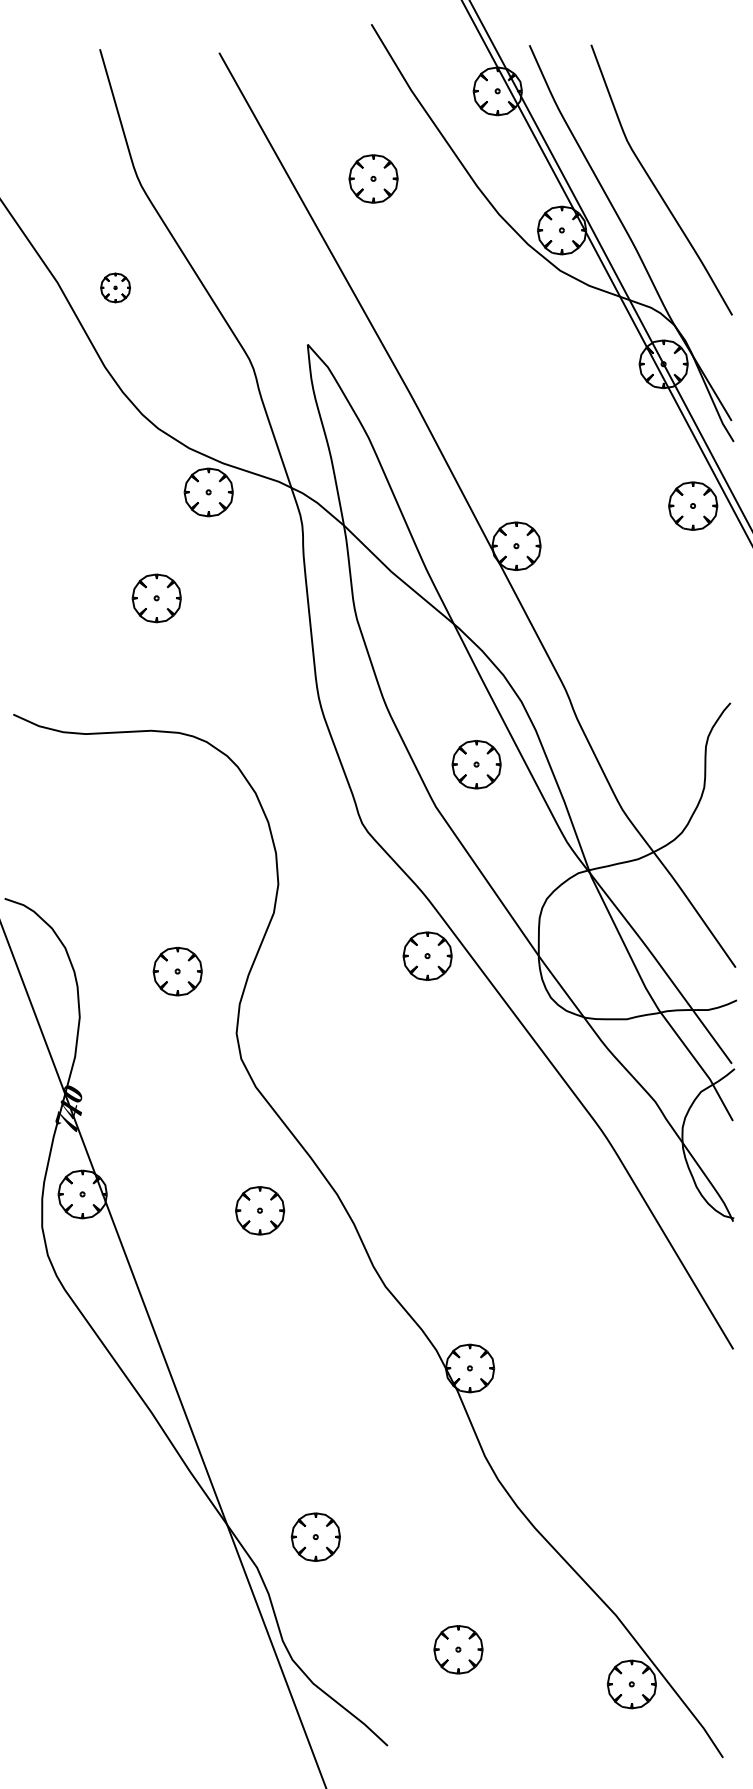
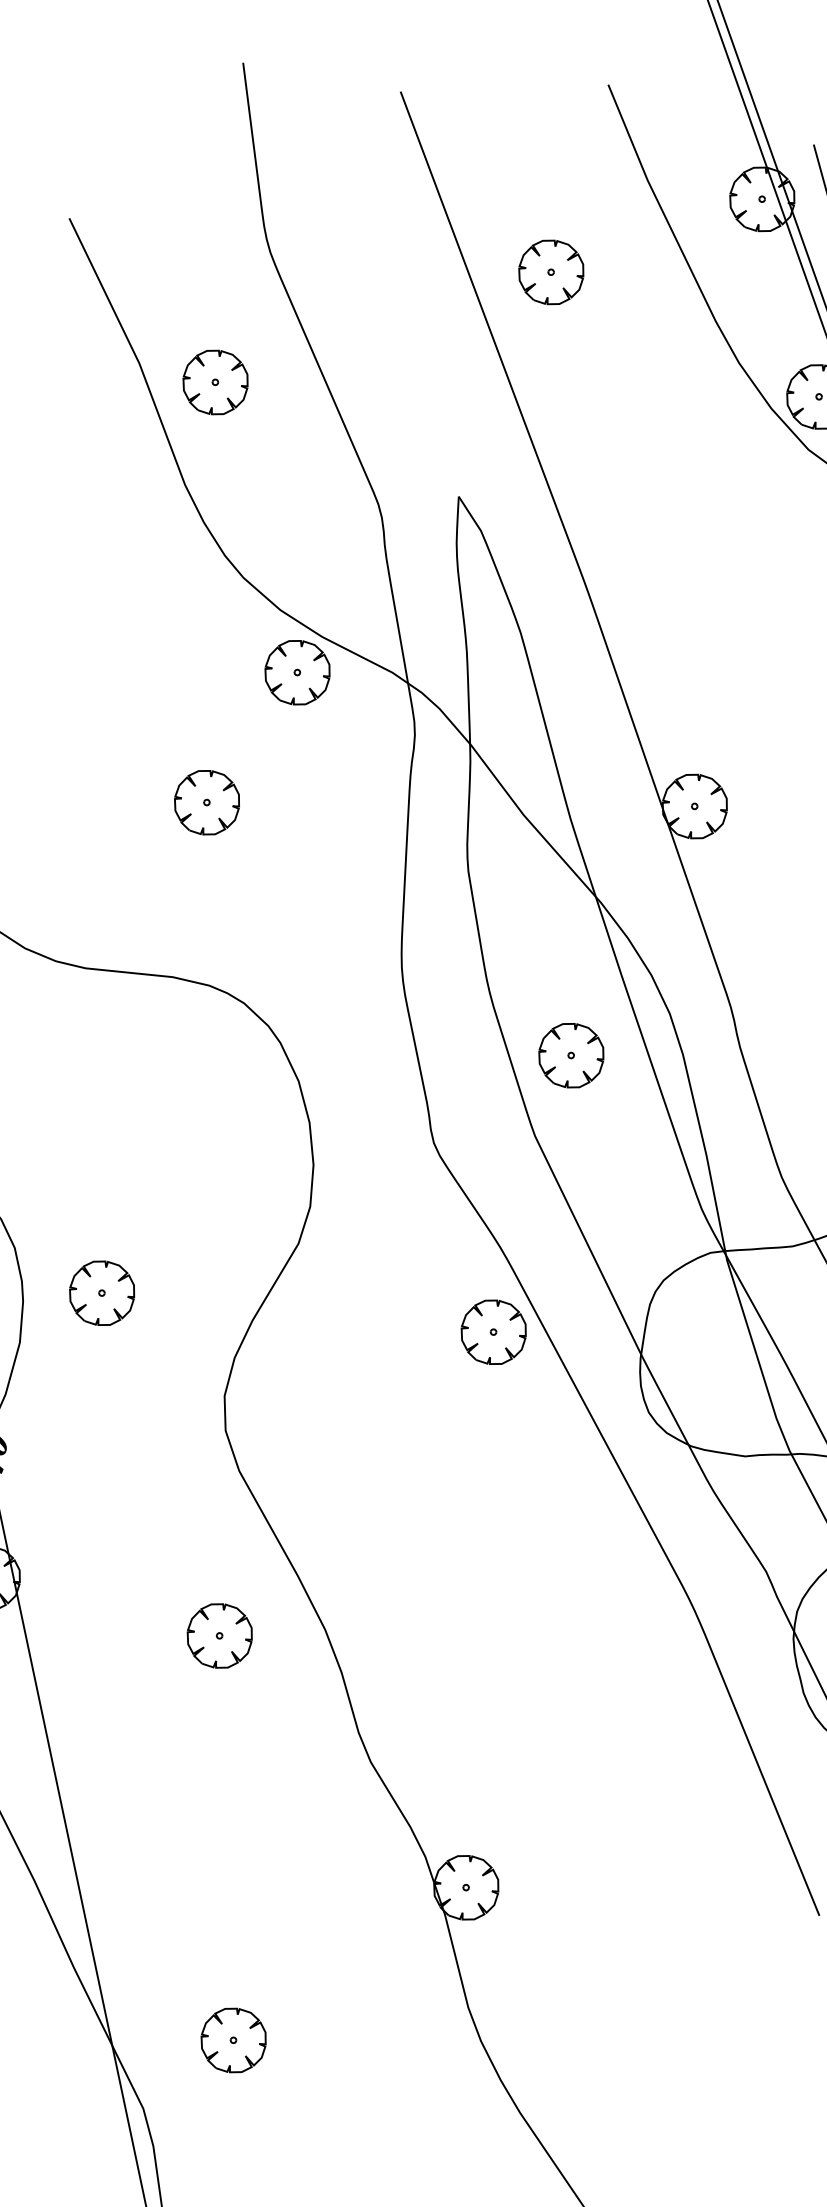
part: (373, 178) -> (551, 271), moved
part: (115, 287) -> (215, 381), size x1.67
part: (476, 764) -> (571, 1055), moved
part: (177, 971) -> (101, 1293), moved
part: (315, 1536) -> (233, 2039), moved

